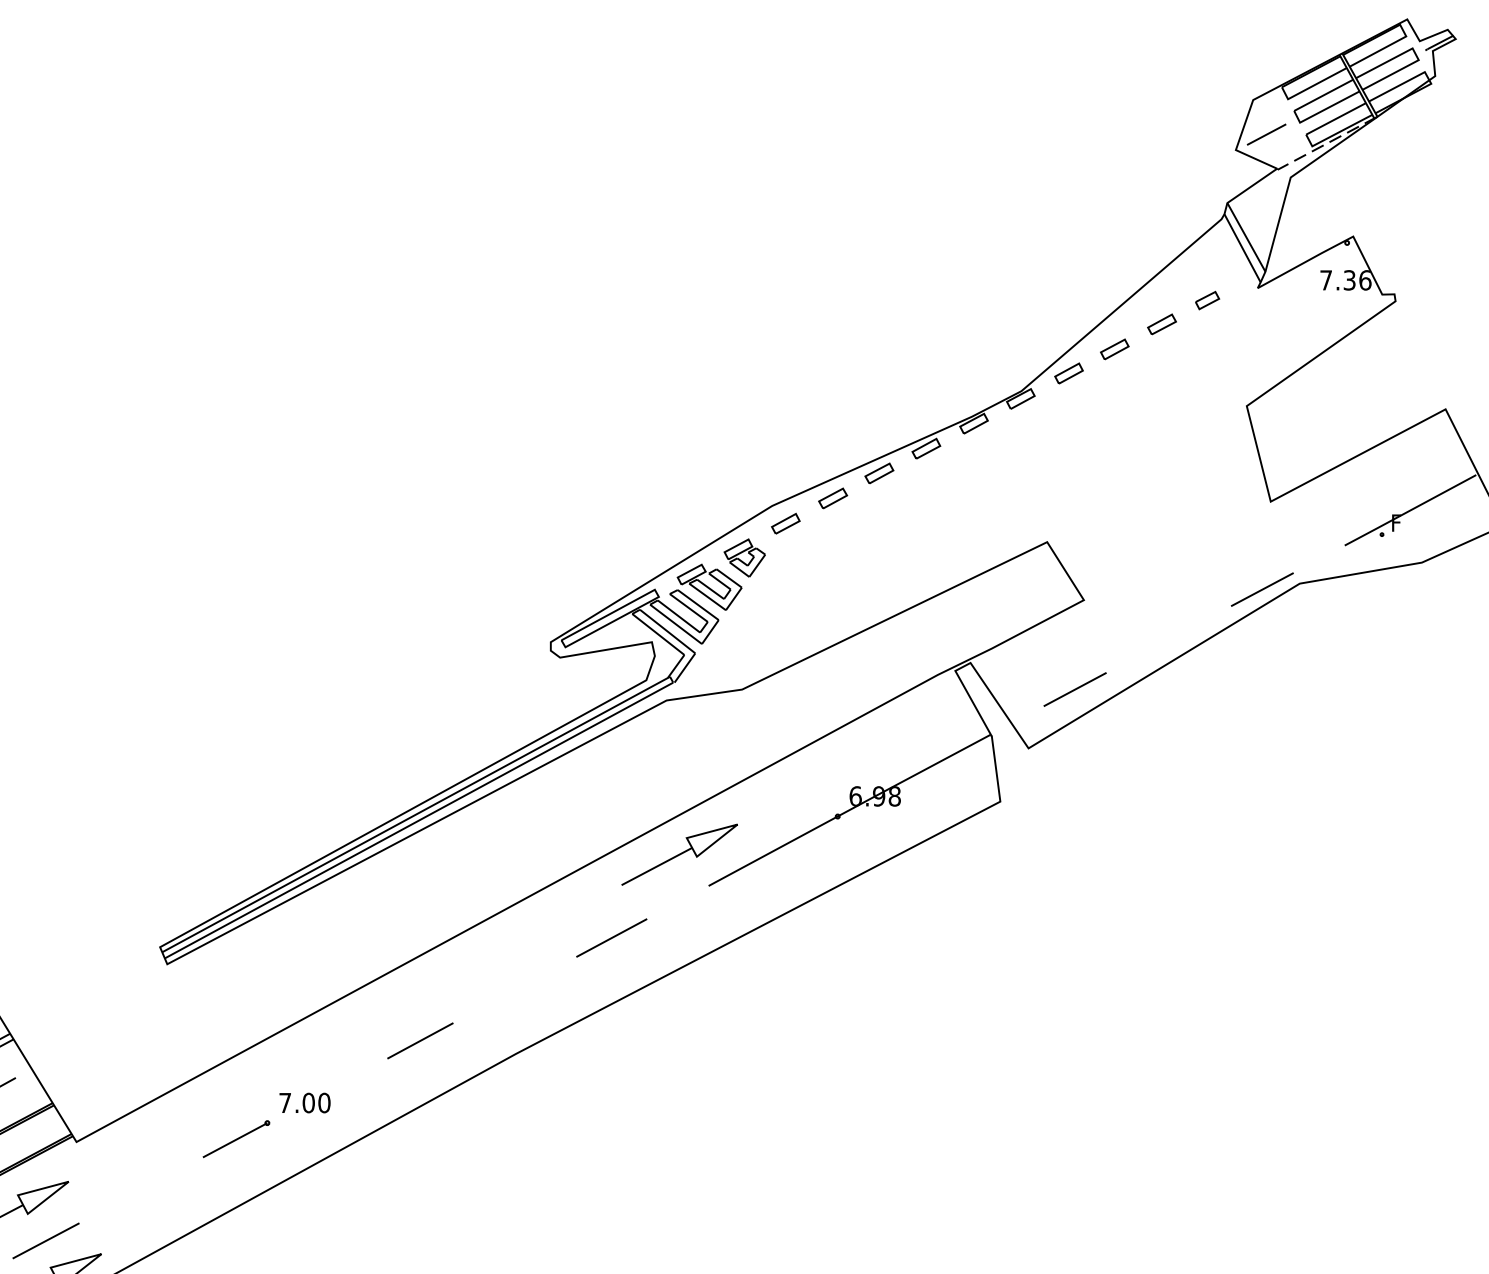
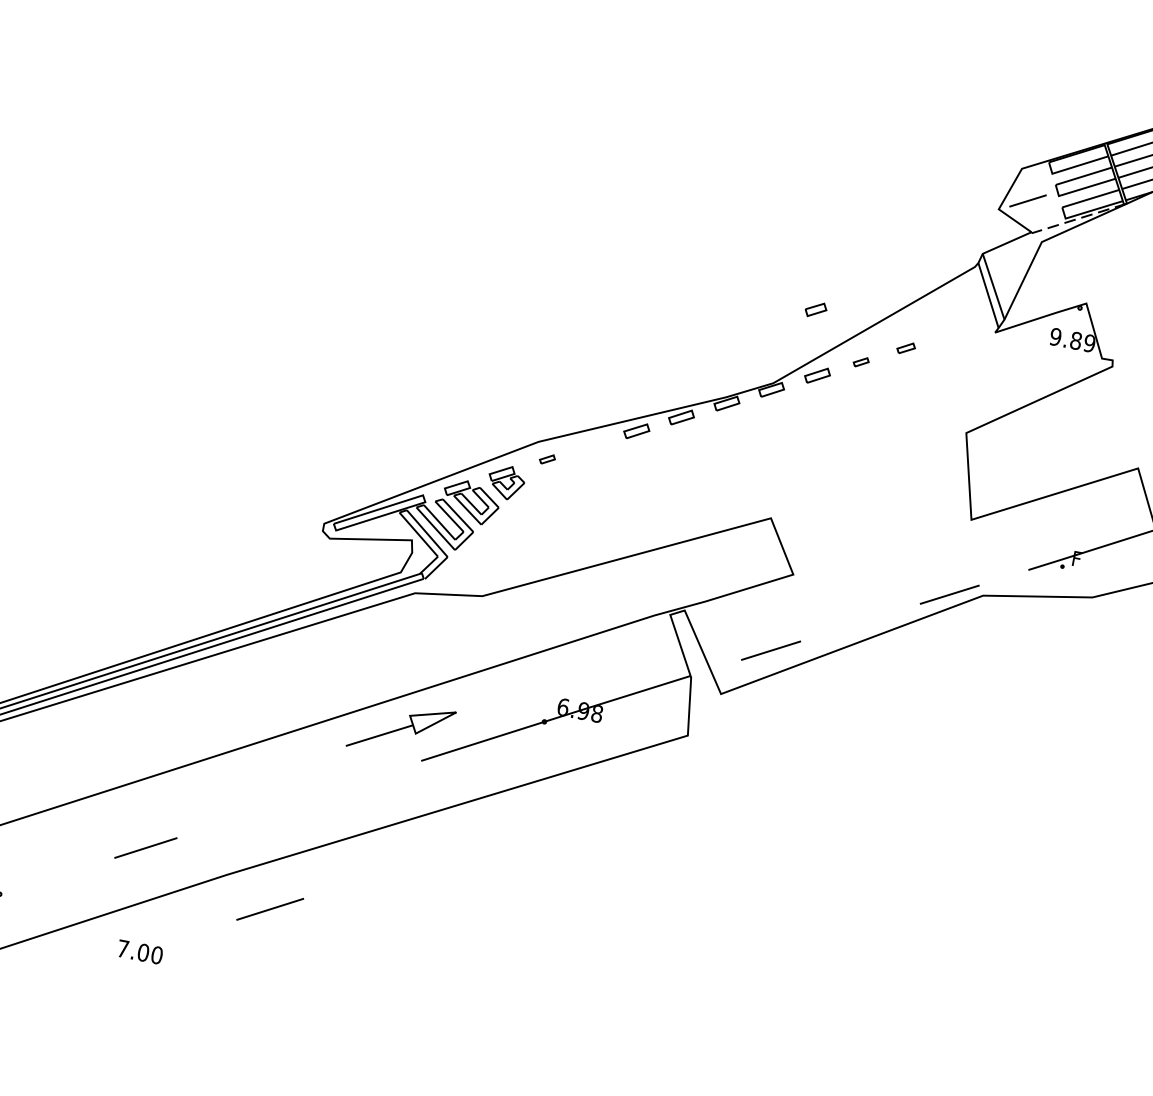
text: (1345, 280) -> (1072, 340), 7.36 -> 9.89
part: (1207, 300) -> (816, 309), moved
part: (1161, 324) -> (905, 348), size x0.7
part: (1114, 349) -> (860, 362), size x0.6
part: (833, 498) -> (592, 445), removed
part: (785, 523) -> (547, 459), size x0.6
line: (611, 937) -> (270, 908), moved
text: (304, 1102) -> (139, 951), moved

